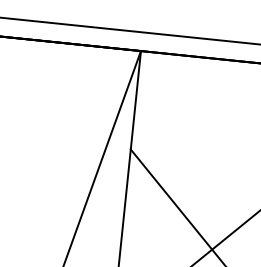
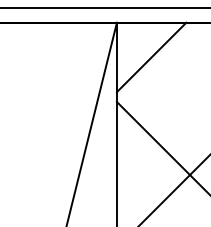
line: (179, 98) -> (151, 57), added

